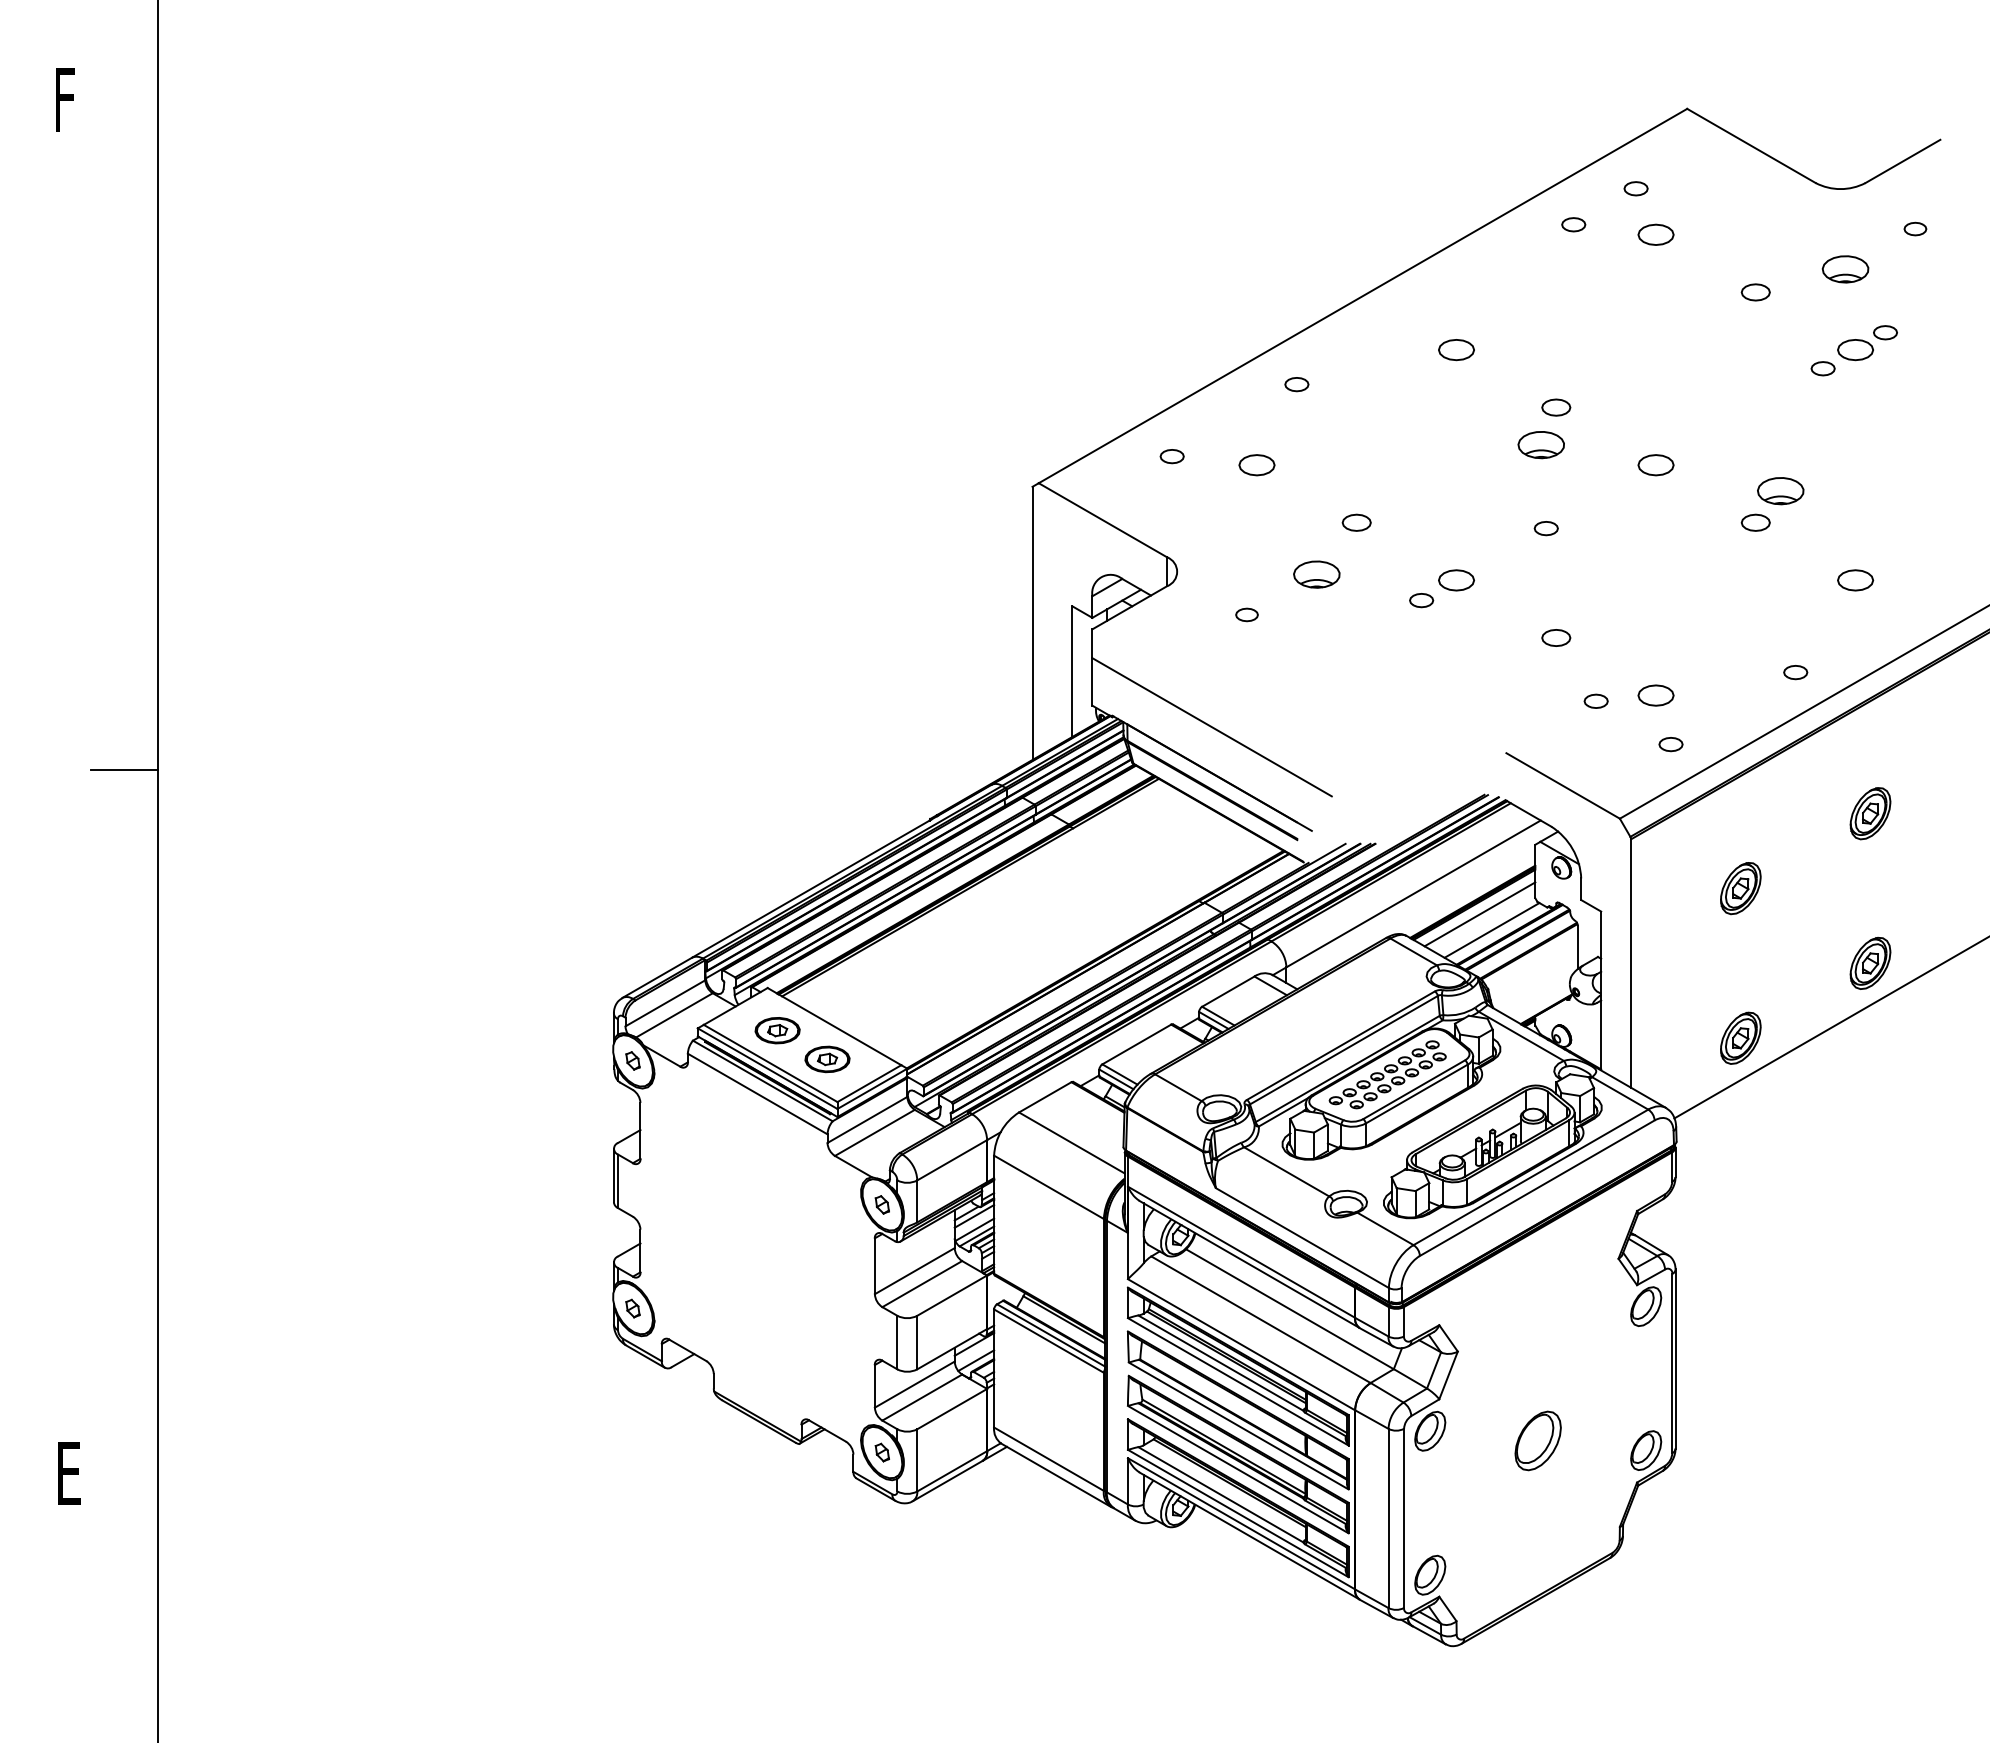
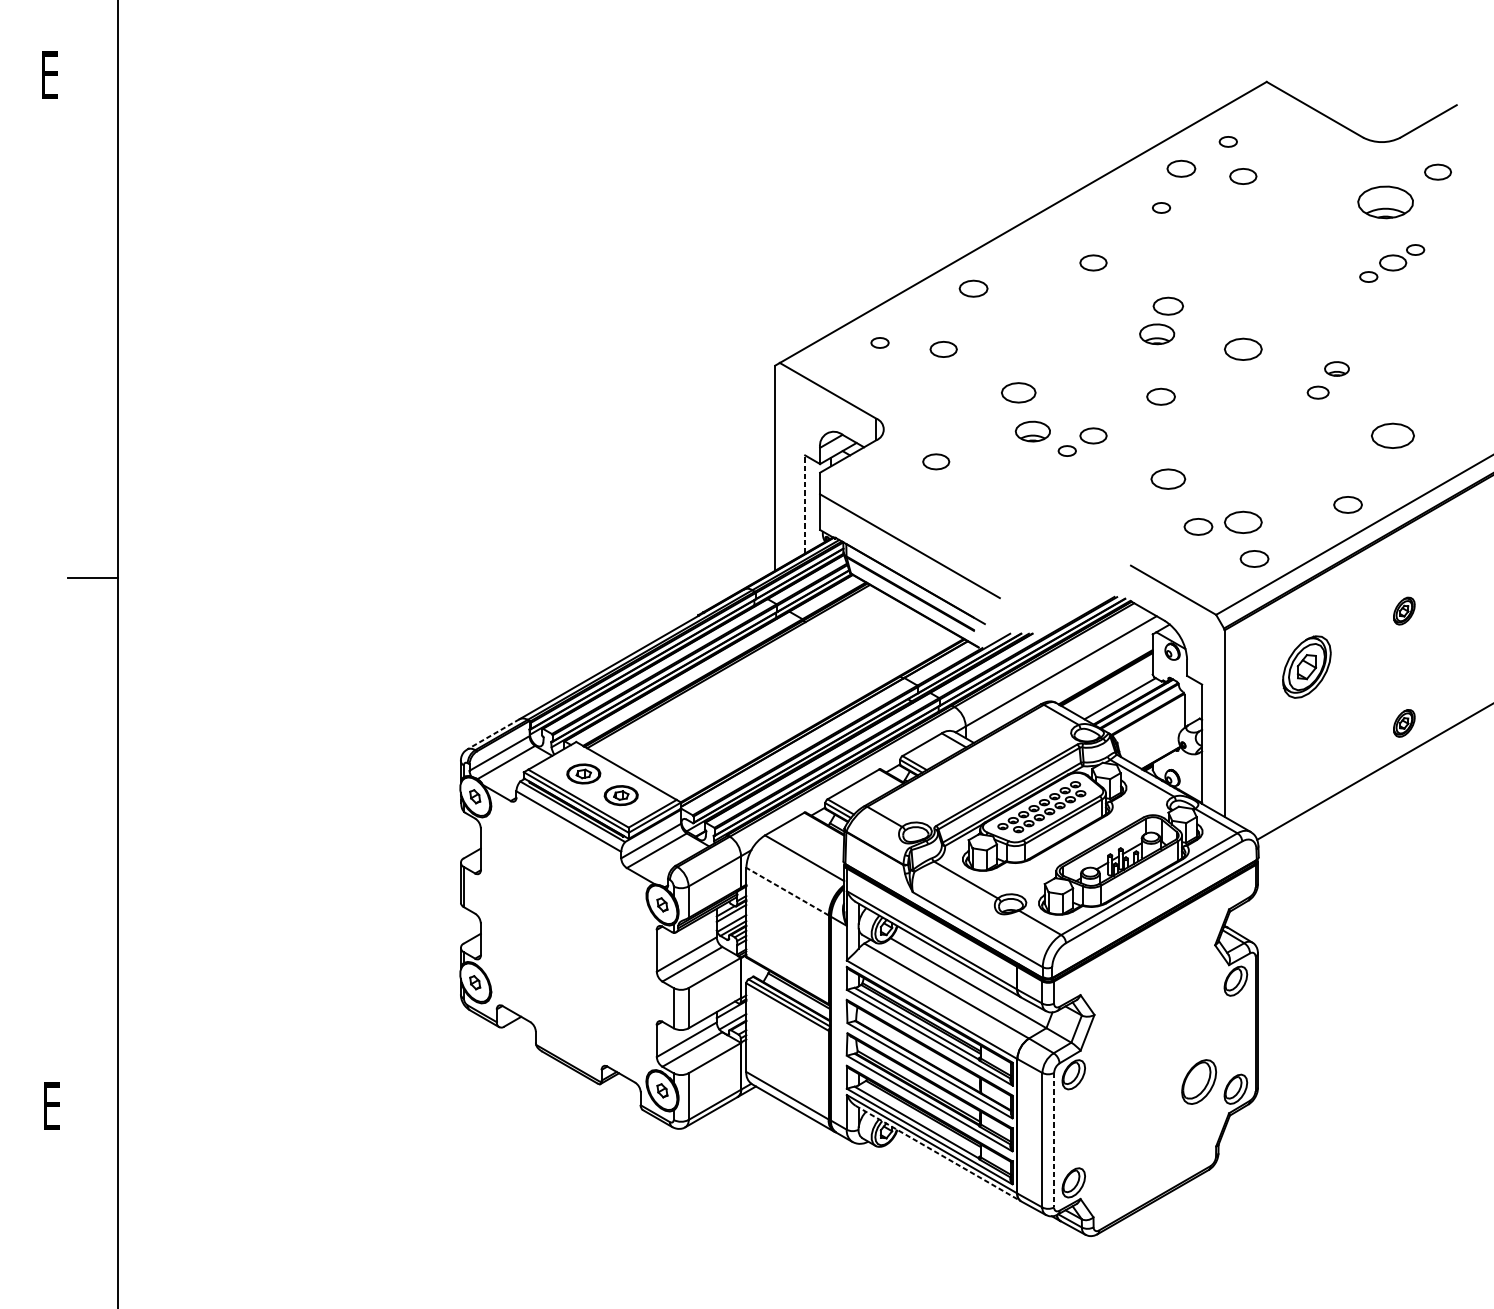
text: (68, 99) -> (51, 74), F -> E
part: (1573, 224) -> (1181, 168), size x1.6
part: (1915, 228) -> (1438, 171), size x1.6
part: (1845, 269) -> (1385, 202), size x1.6
part: (1546, 276) -> (1161, 207), added
part: (1755, 292) -> (1317, 219), removed
part: (1296, 384) -> (973, 288), size x1.6
part: (1556, 407) -> (1168, 306), size x1.4
part: (1655, 465) -> (1242, 349), size x1.4
part: (1780, 491) -> (1336, 369), size x0.7
part: (1356, 522) -> (1018, 392), size x1.6
part: (1545, 528) -> (1160, 396), size x1.6
part: (1316, 574) -> (1032, 431), moved
part: (1855, 580) -> (1393, 436), size x1.6
part: (1246, 614) -> (935, 461), size x1.6
part: (1556, 637) -> (1168, 478), size x1.6
line: (1072, 671) -> (805, 504), solid -> dashed
part: (1795, 672) -> (1348, 505), size x1.6
part: (1655, 695) -> (1242, 522), size x1.4
part: (1595, 700) -> (1197, 526), size x1.6
part: (1670, 744) -> (1254, 559), size x1.6
part: (1870, 813) -> (1404, 610), size x0.7
part: (1740, 888) -> (1306, 667), size x1.6
line: (1479, 914) -> (1110, 686), removed
part: (1870, 962) -> (1404, 722), size x0.7
line: (656, 978) -> (492, 734), solid -> dashed
part: (1740, 1037) -> (1306, 779), removed
line: (1048, 1187) -> (787, 891), solid -> dashed
part: (1537, 1440) -> (1198, 1081), moved
line: (1404, 1518) -> (1054, 1140), solid -> dashed
line: (1249, 1535) -> (938, 1153), solid -> dashed

